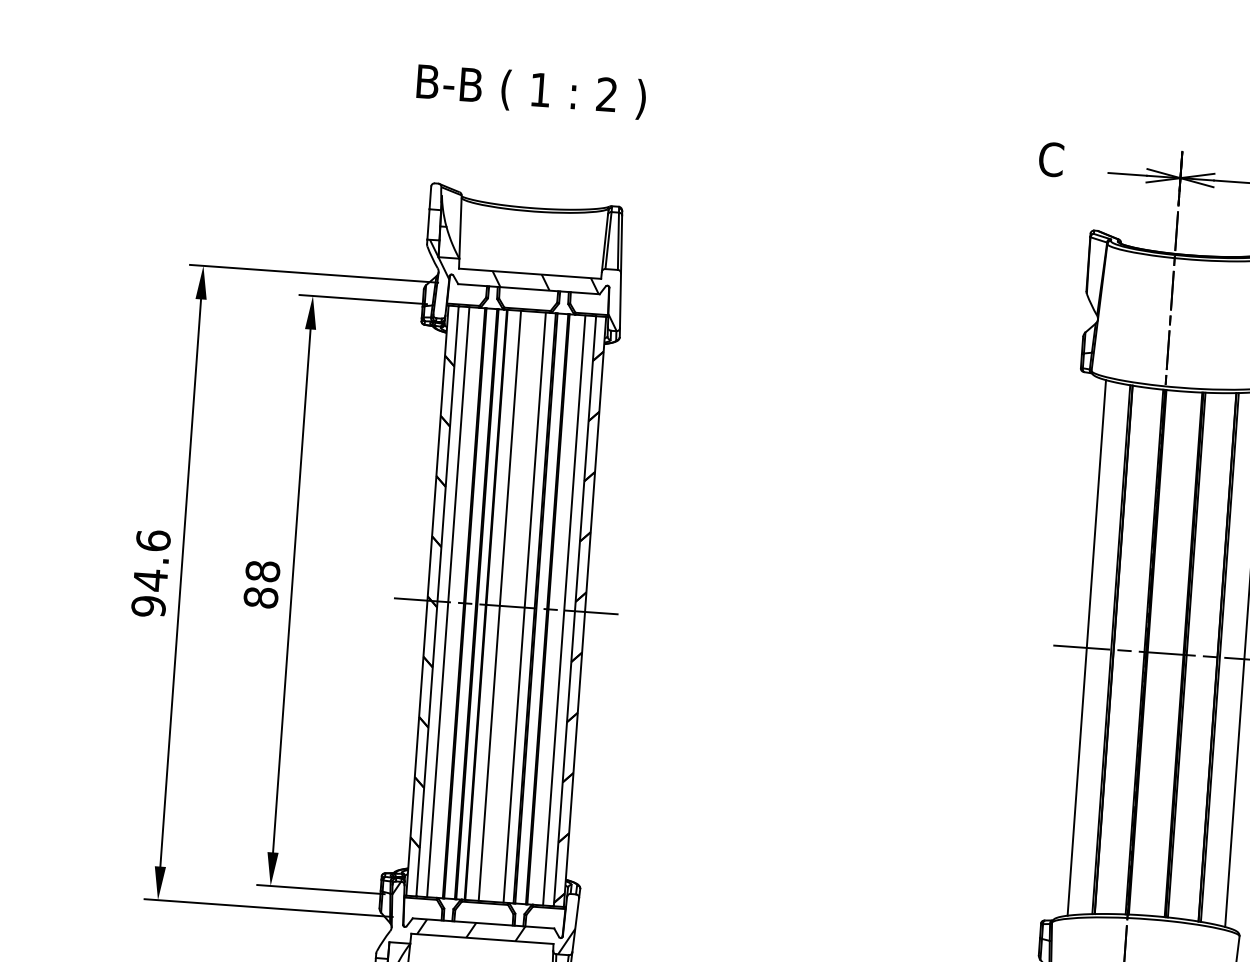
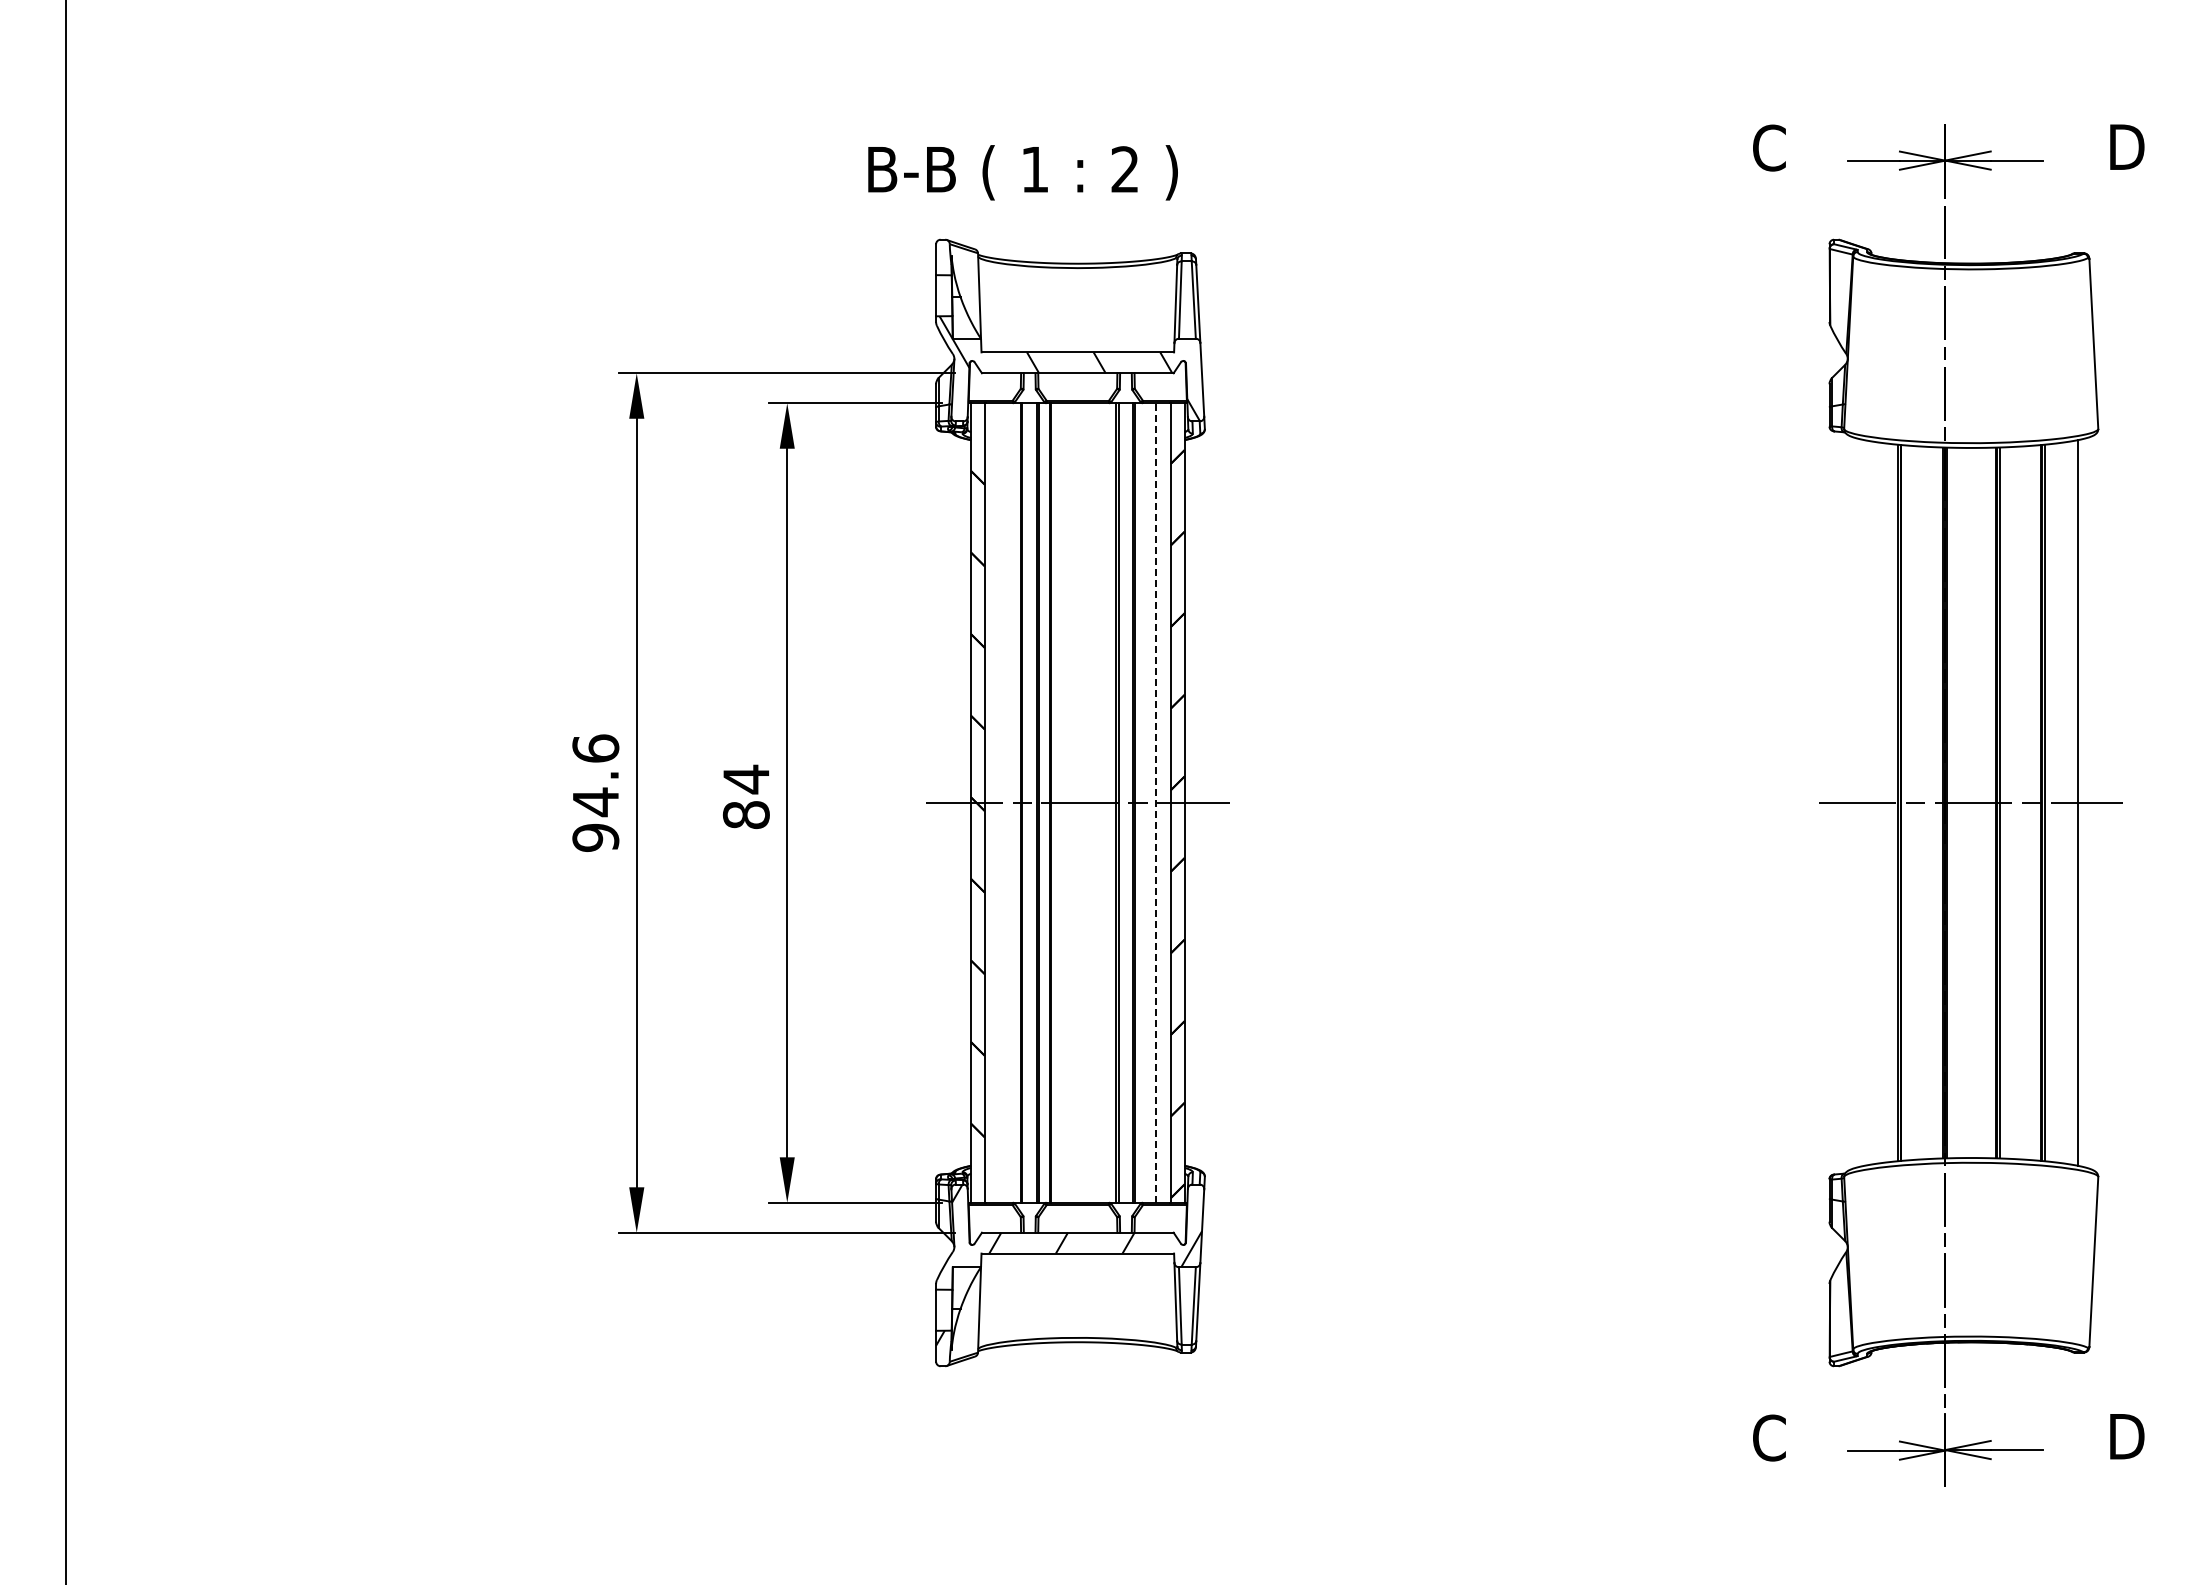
text: (531, 91) -> (1022, 172), moved
text: (262, 571) -> (745, 779), 88 -> 84
line: (448, 601) -> (999, 802), removed
line: (500, 605) -> (1069, 802), removed
line: (524, 607) -> (1102, 802), removed
line: (564, 610) -> (1156, 802), solid -> dashed
line: (1086, 647) -> (1864, 802), removed

